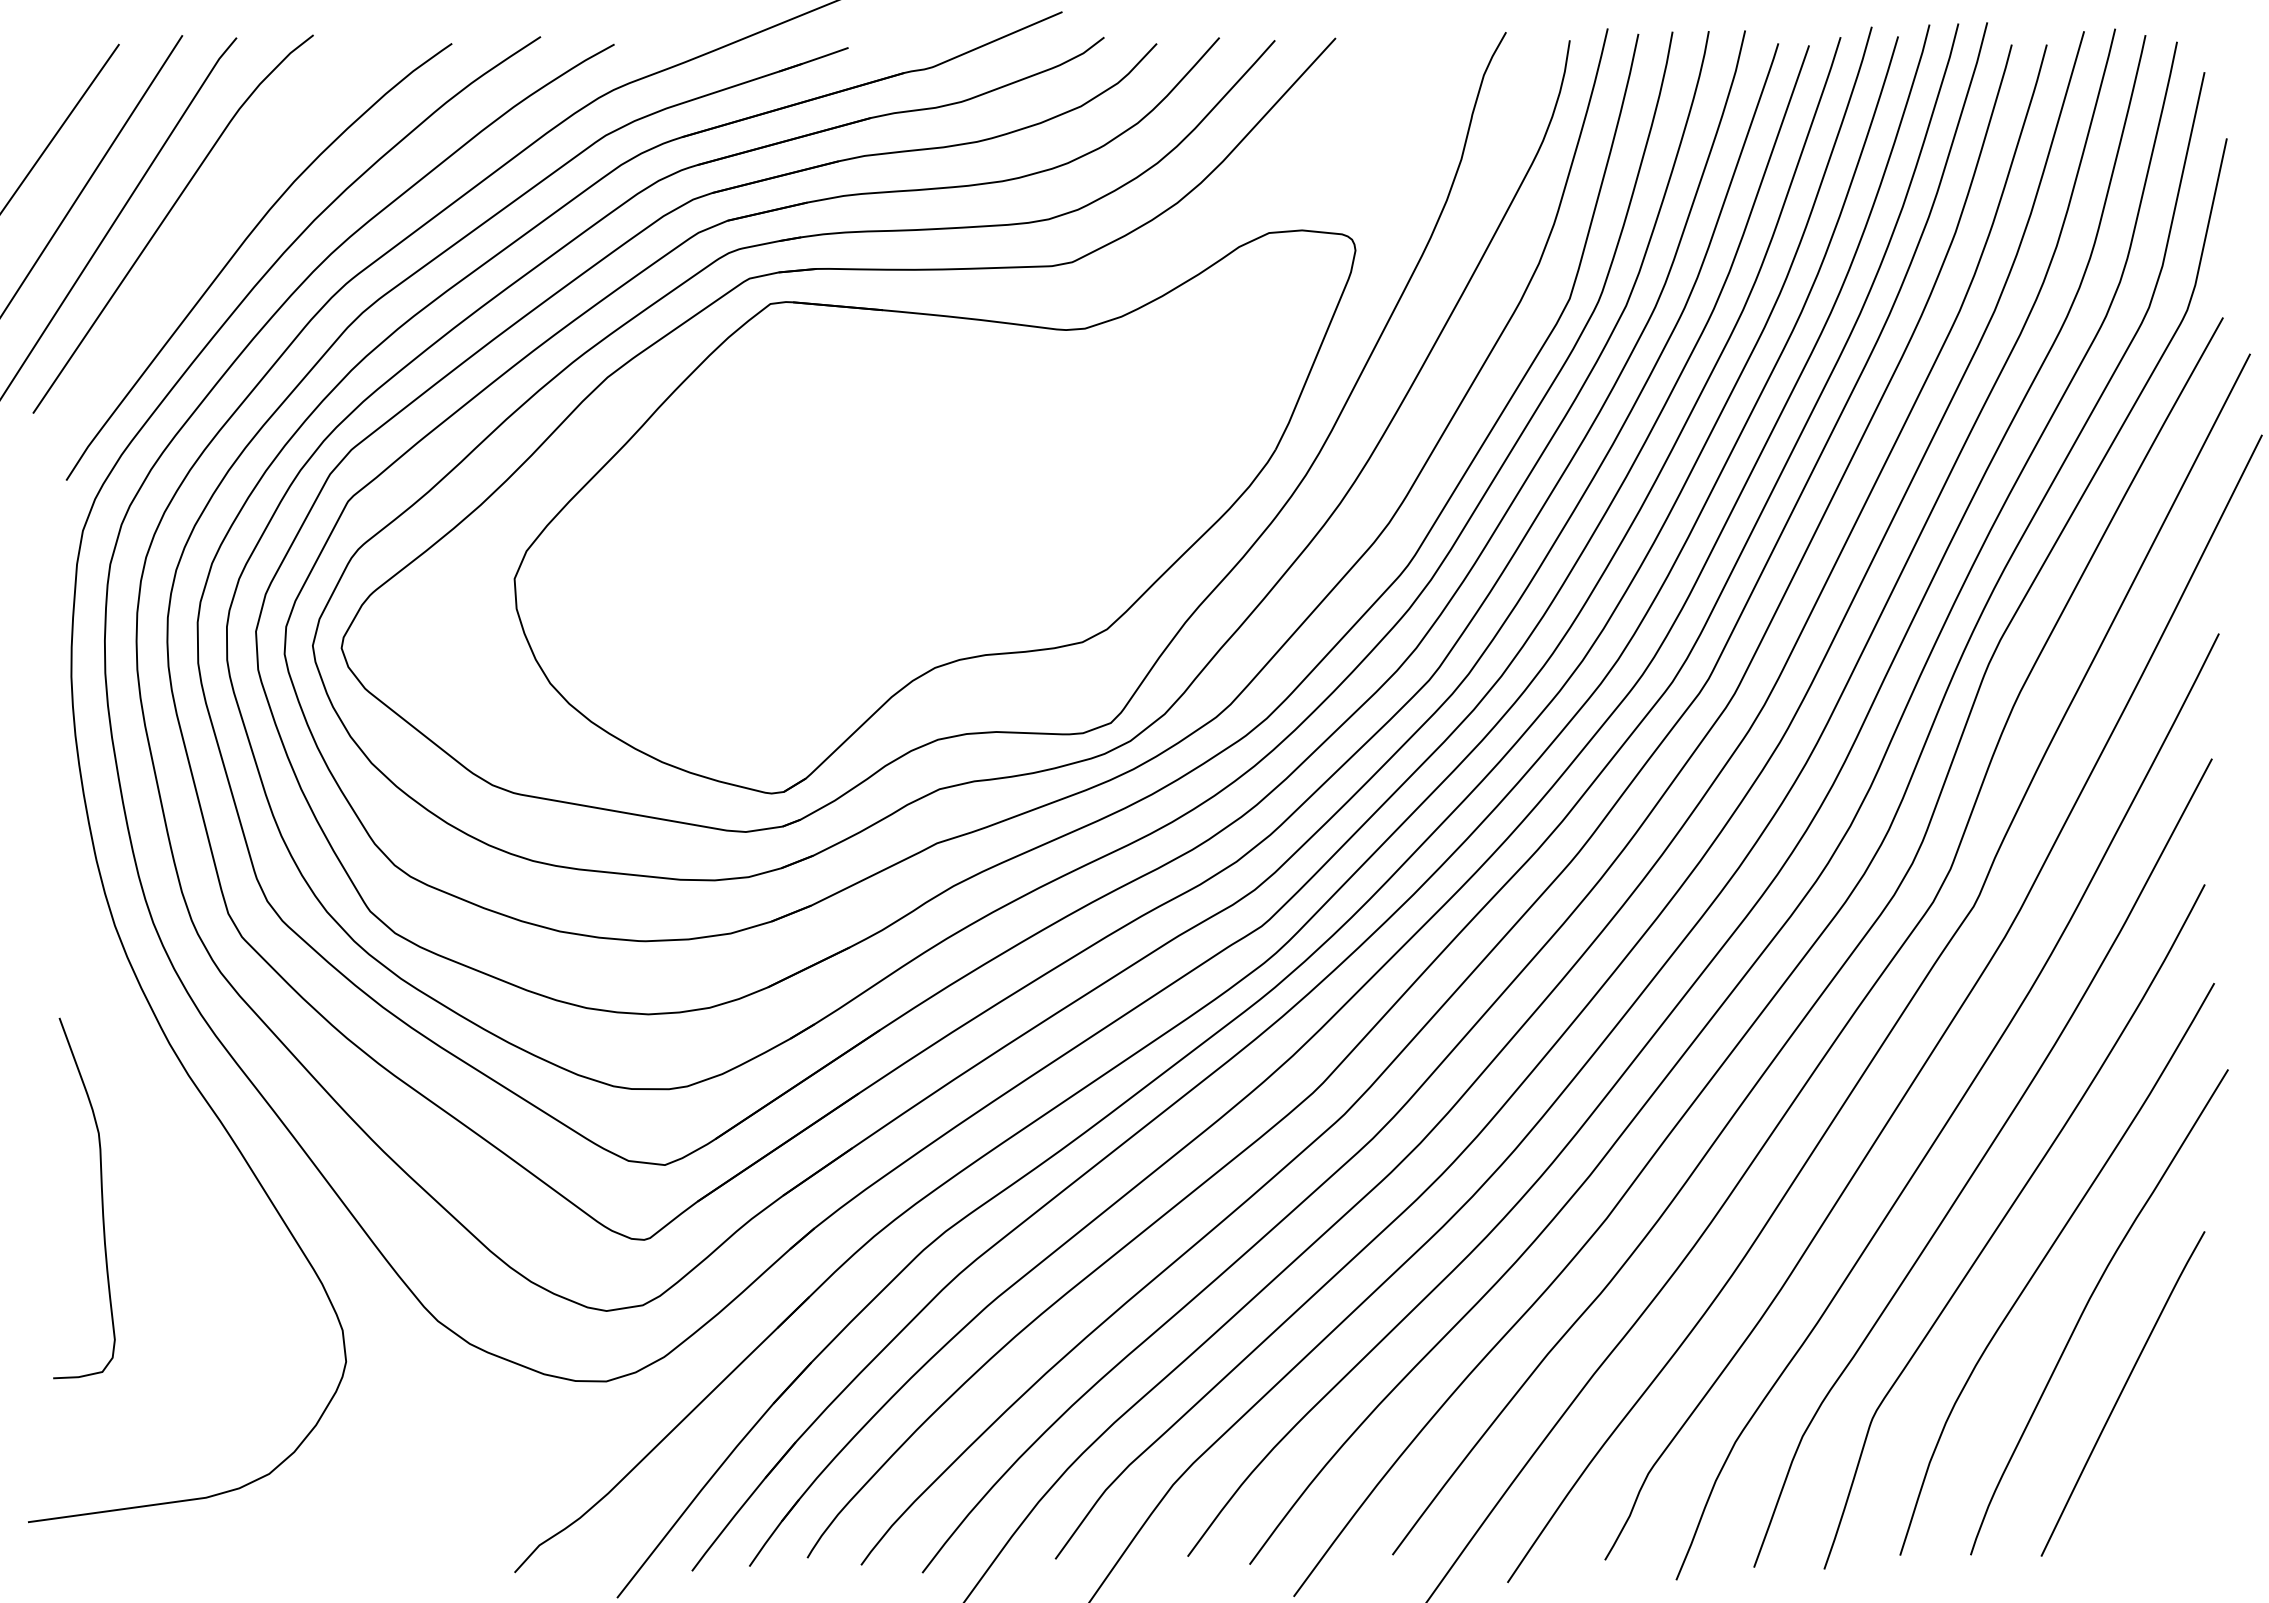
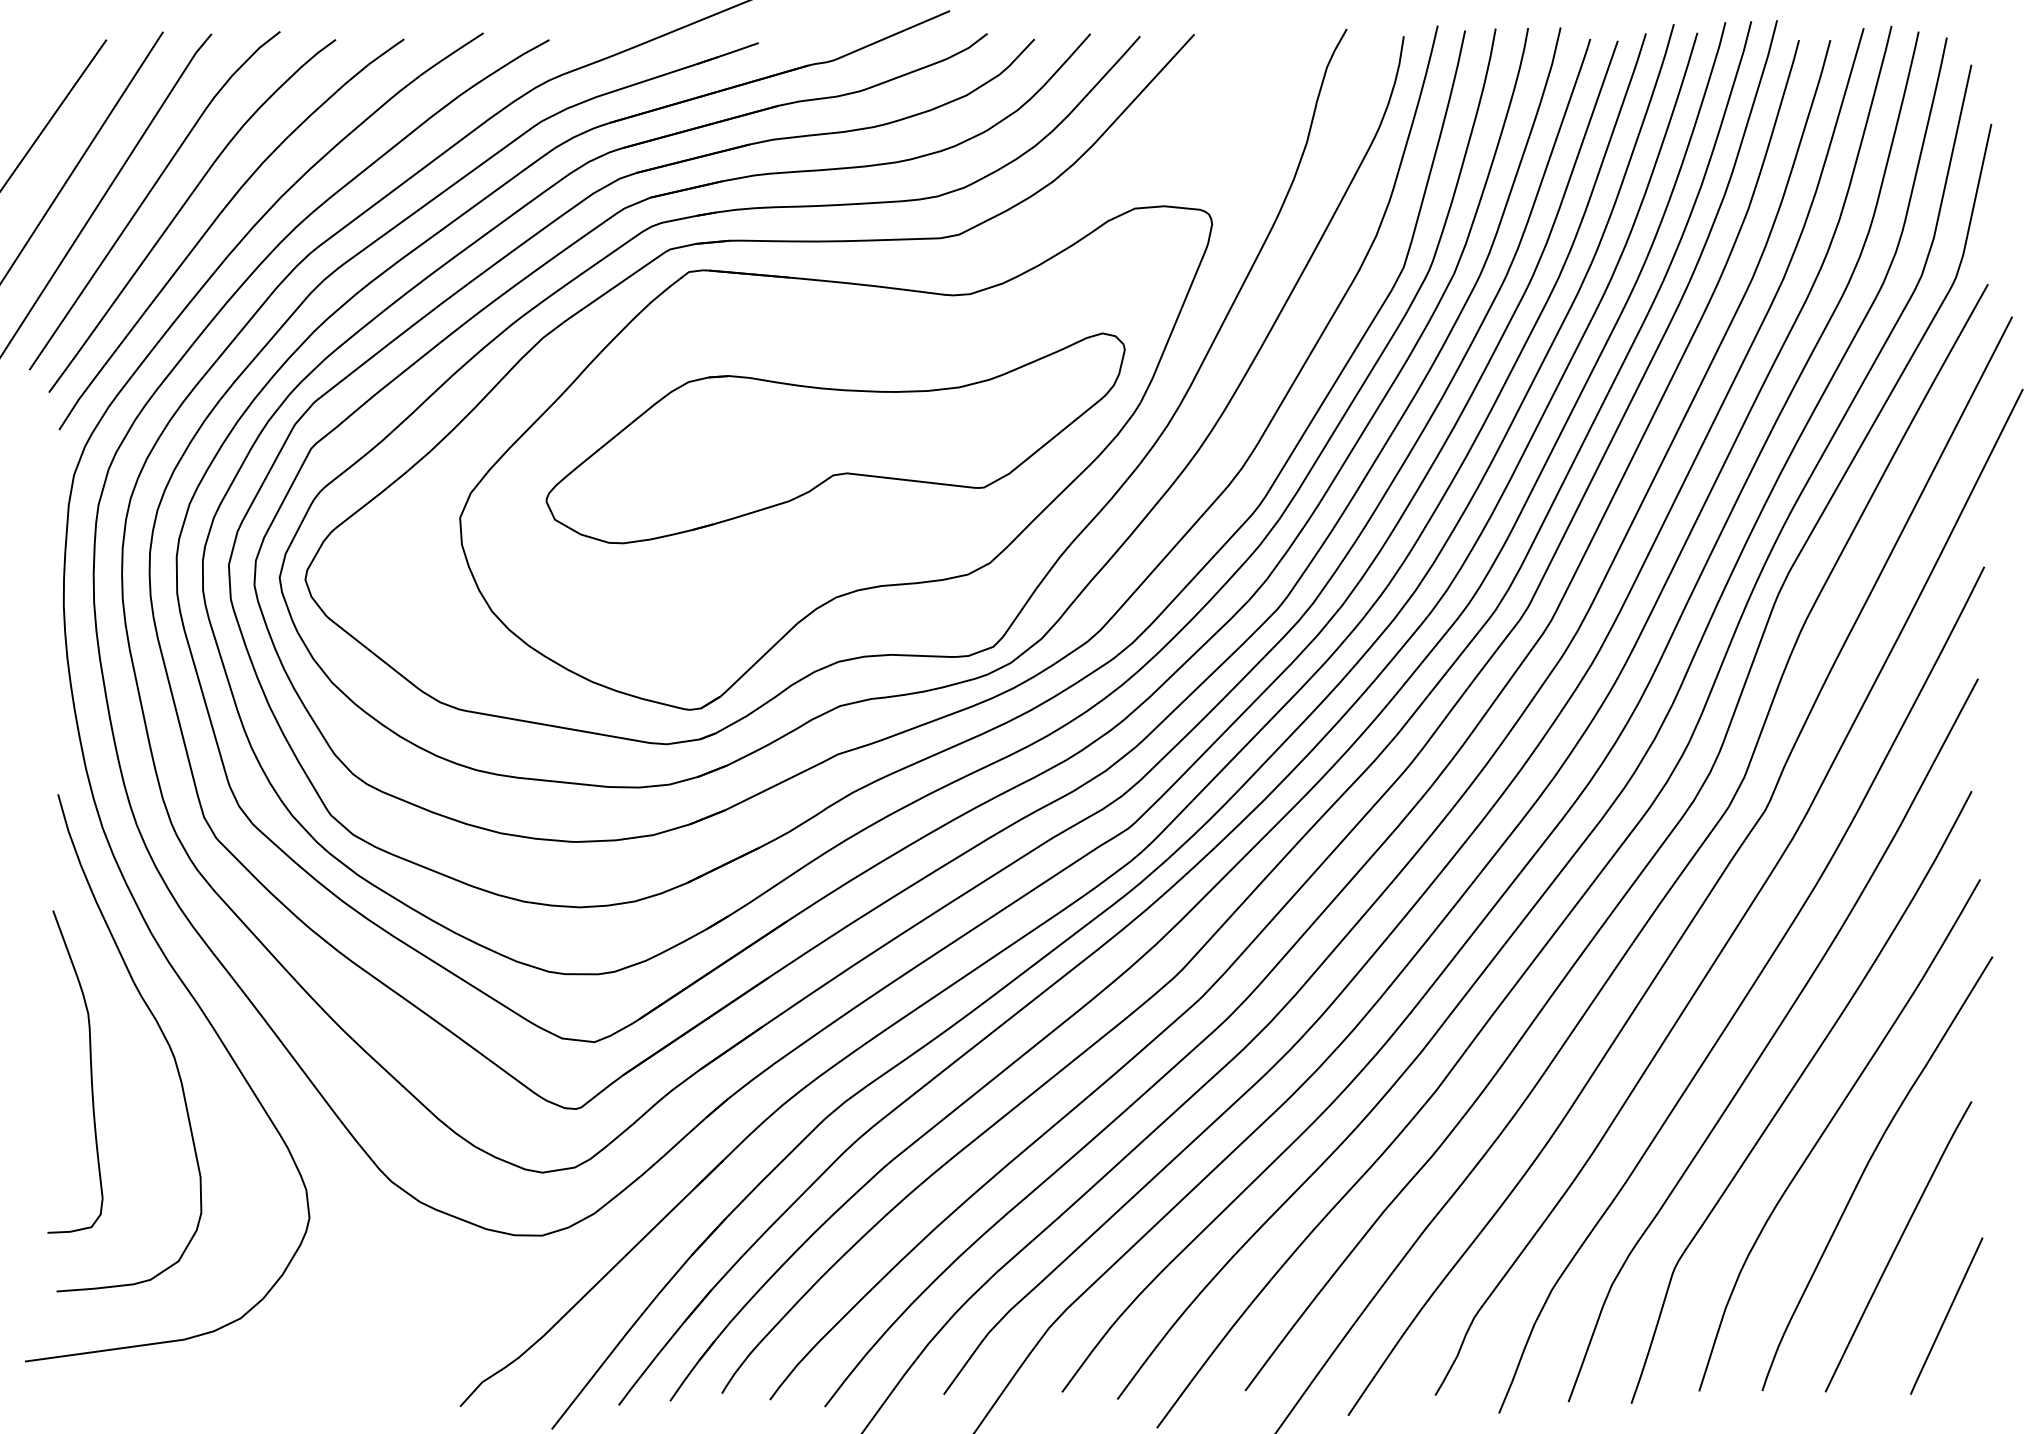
curve: (202, 235) -> (181, 210), added
part: (934, 489) -> (835, 437), added
curve: (177, 1148) -> (158, 1027), added
line: (2176, 1471) -> (1946, 1316), added

